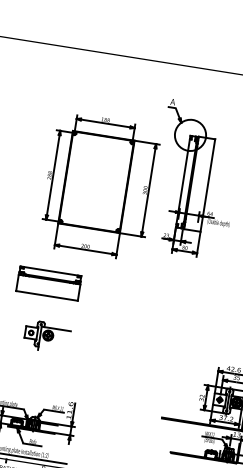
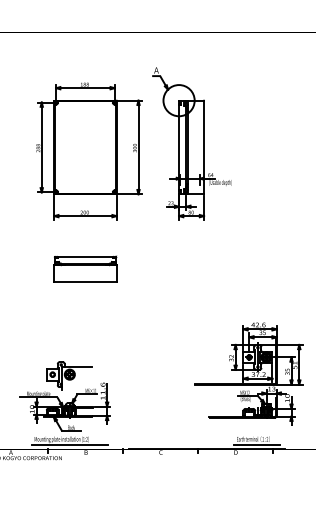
part: (99, 186) -> (89, 151), moved
part: (49, 282) -> (85, 268), moved
part: (47, 336) -> (69, 375), moved

